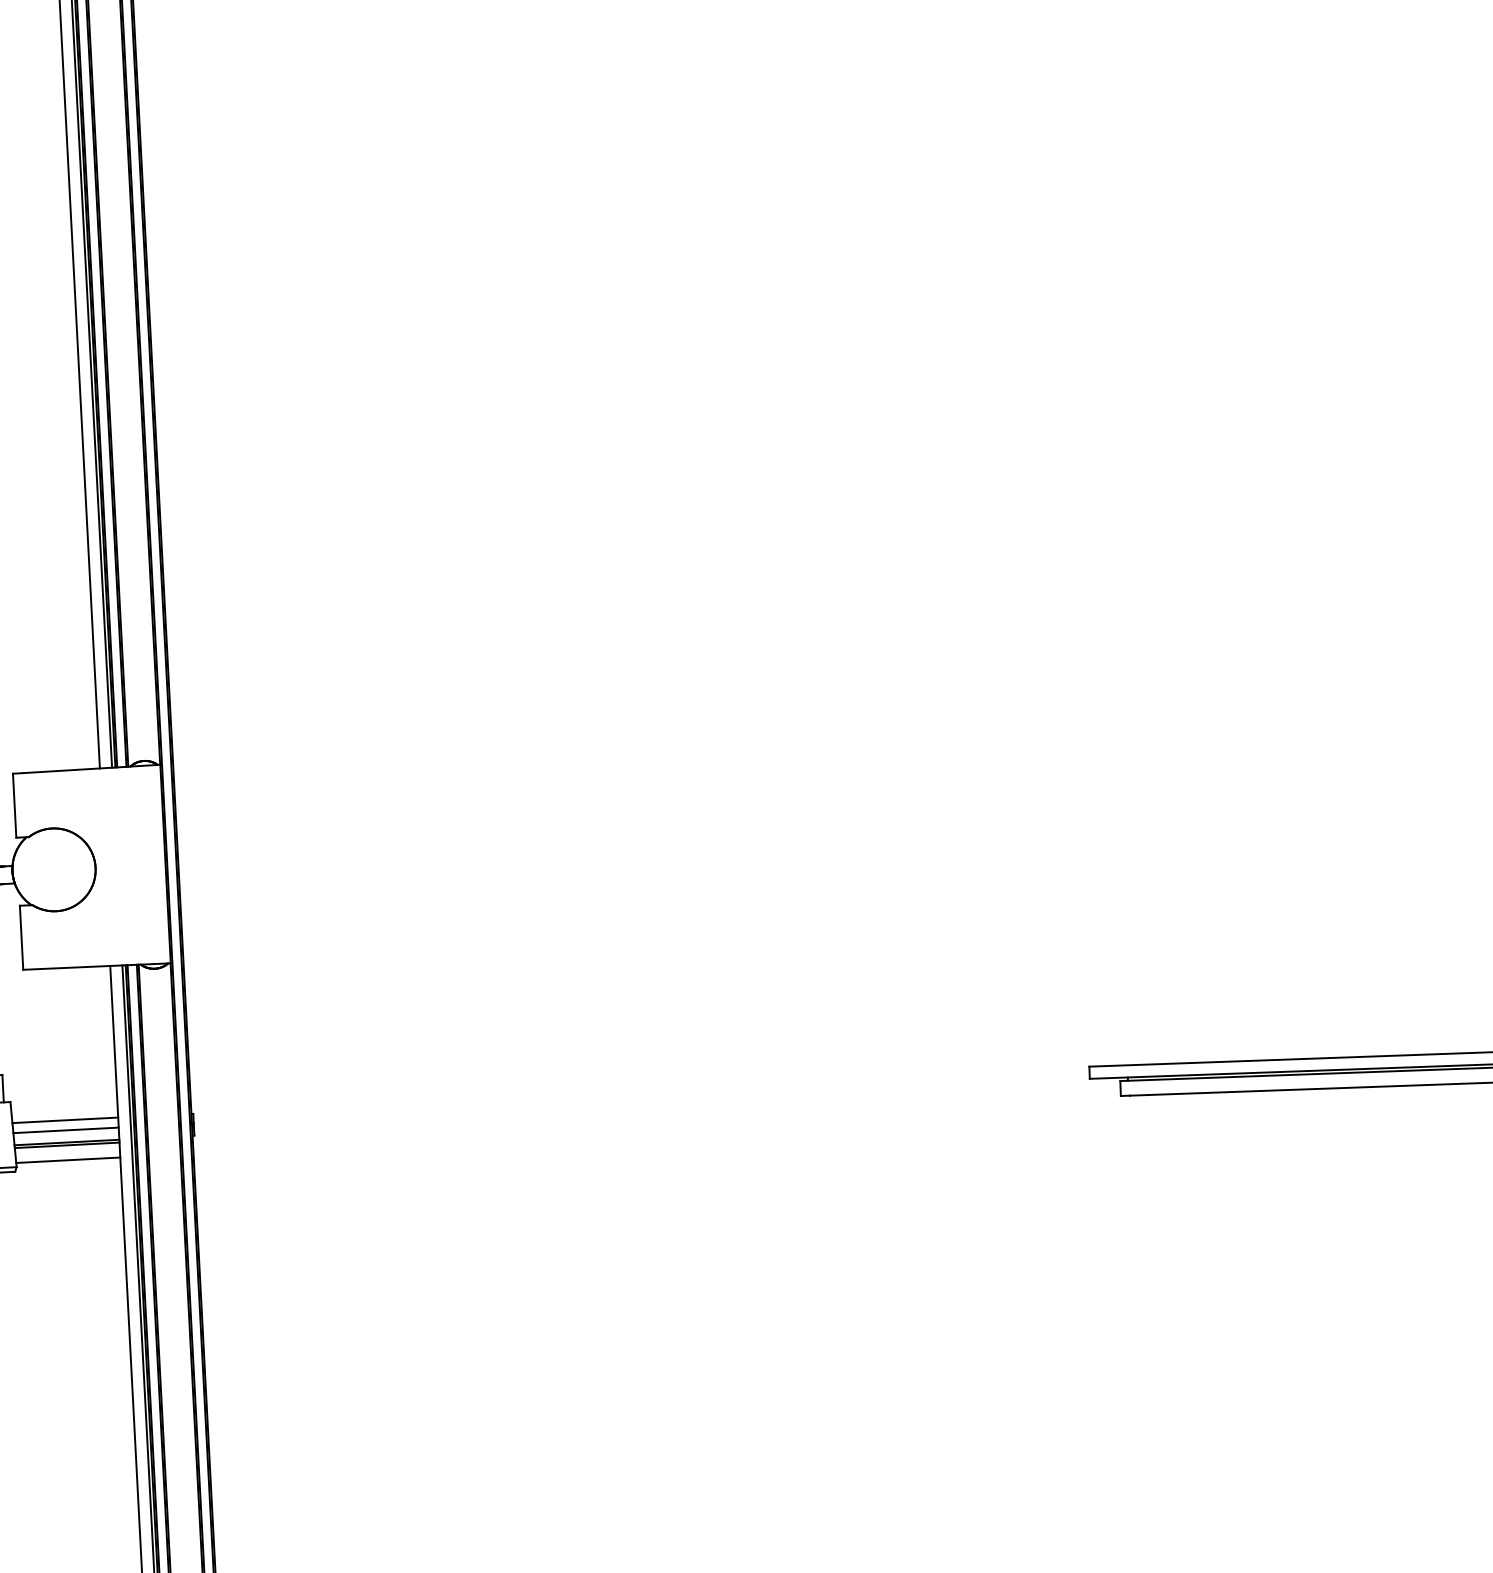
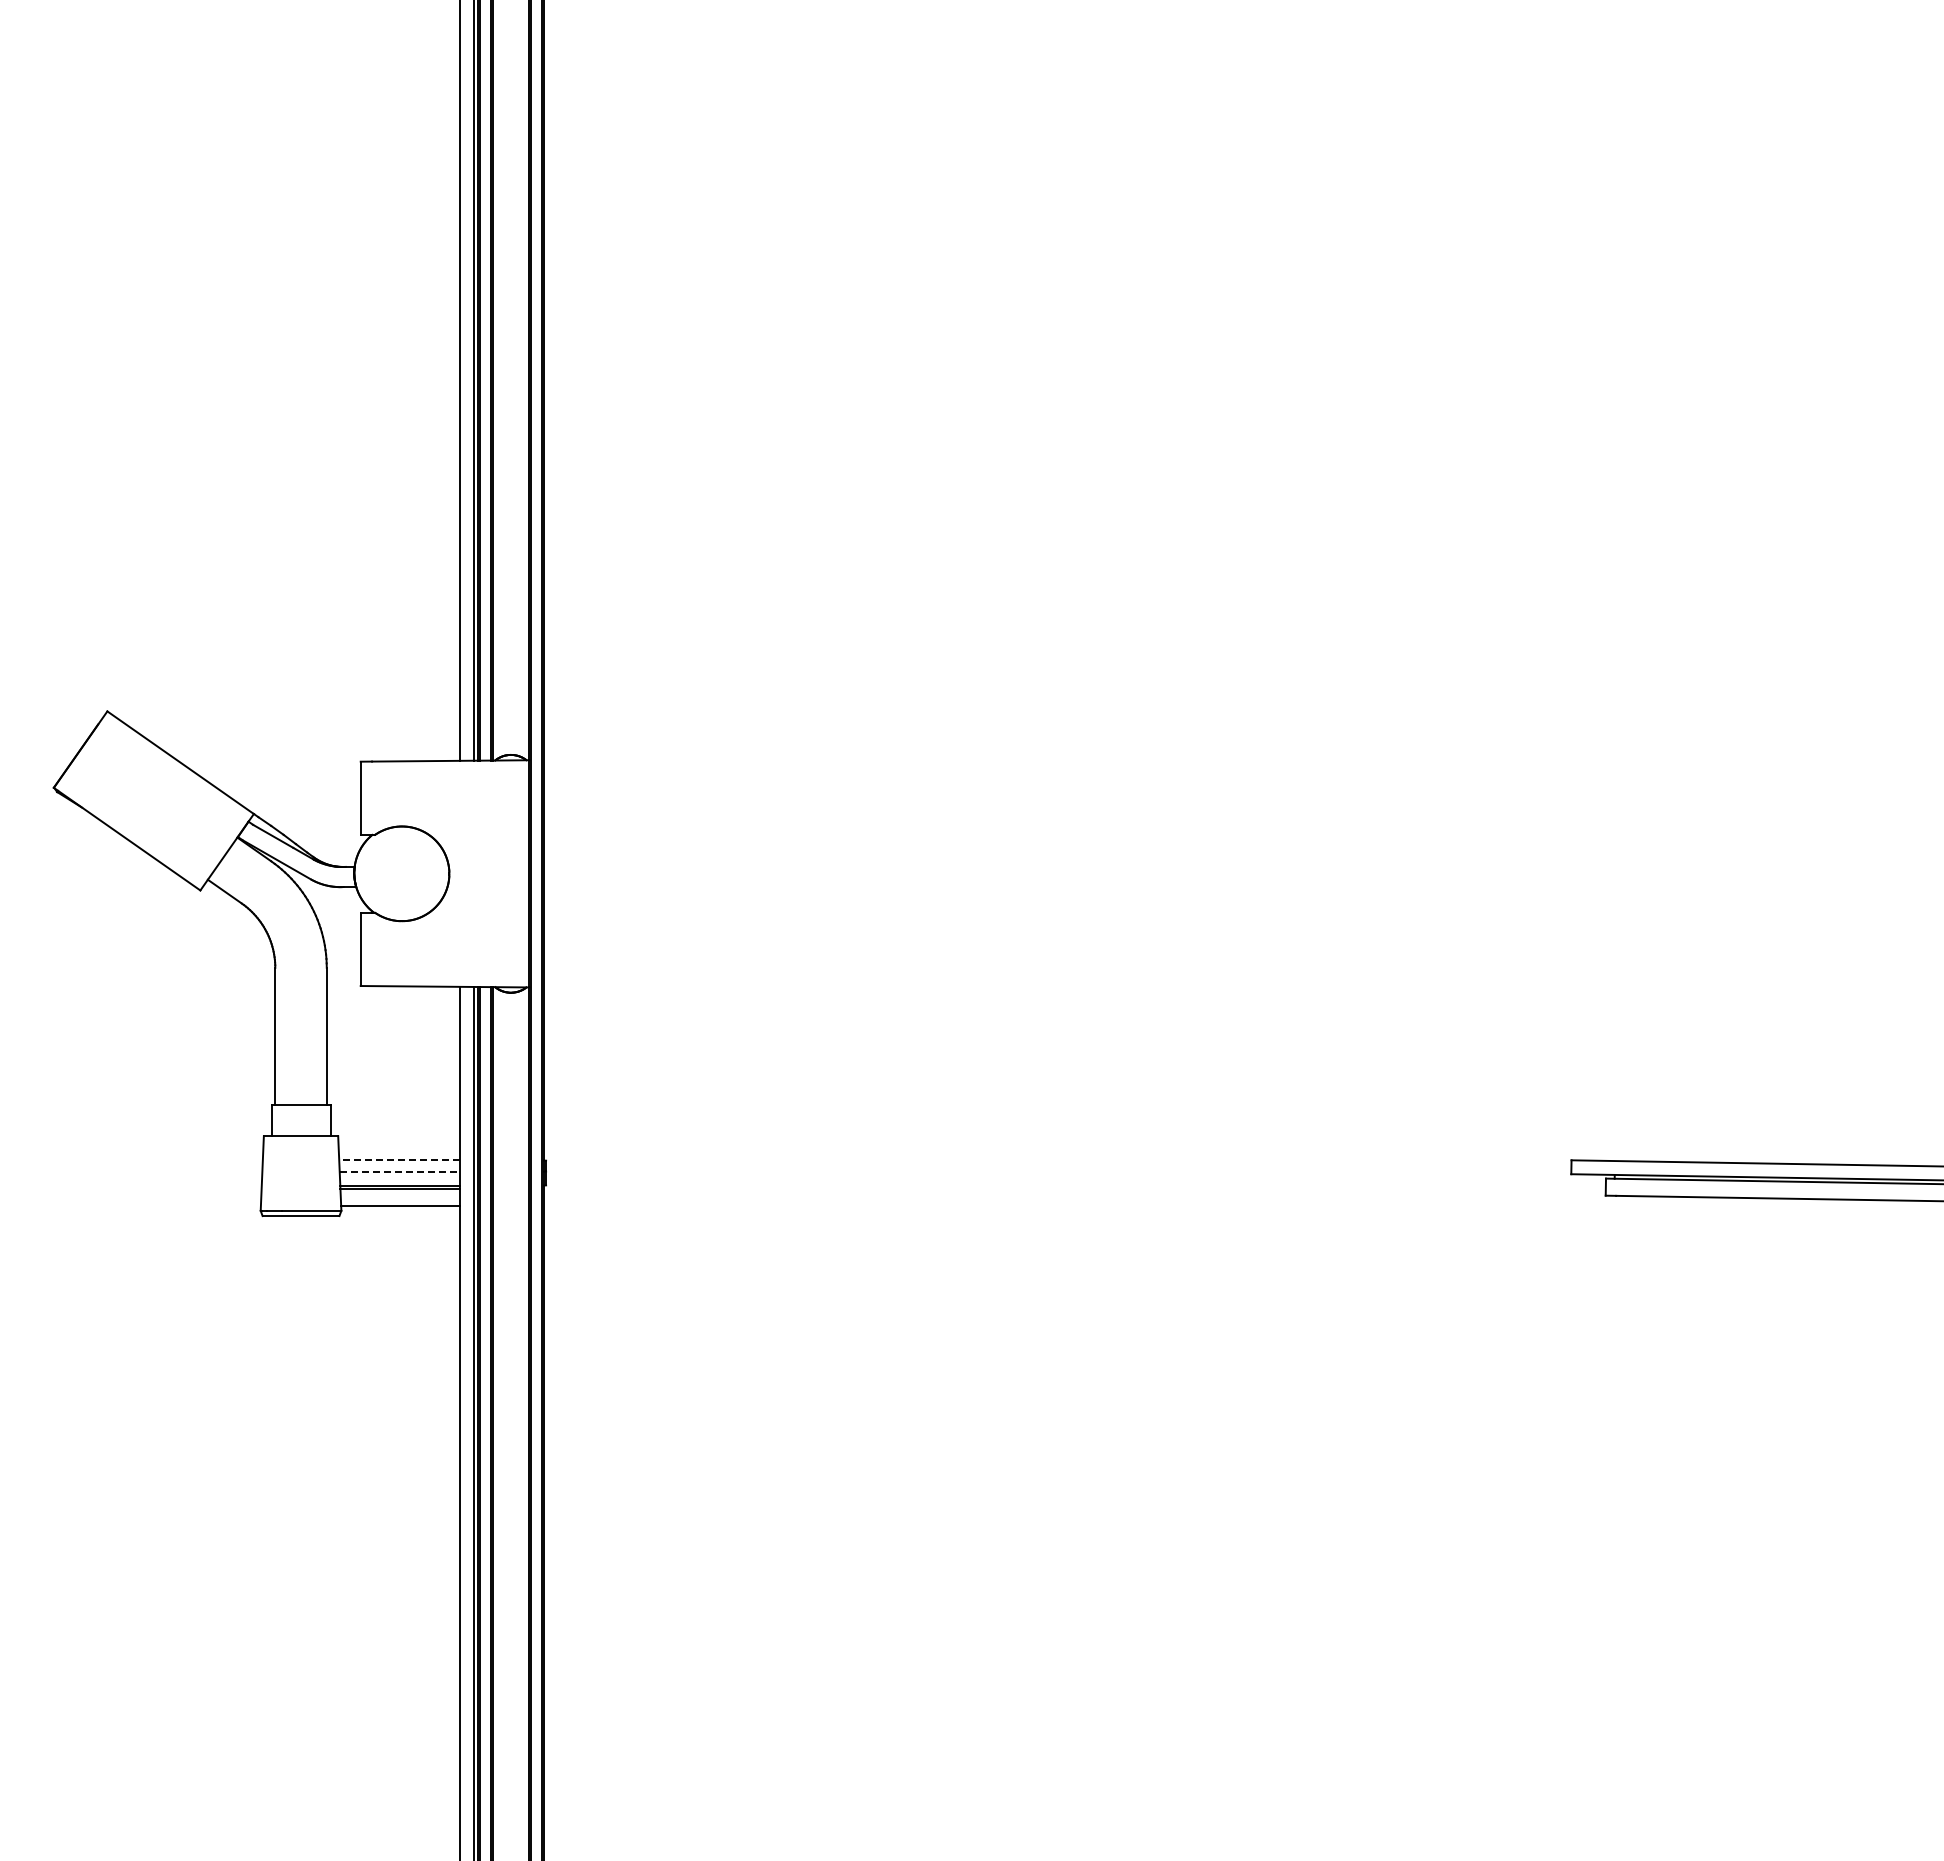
line: (65, 1120) -> (399, 1160), solid -> dashed
line: (66, 1130) -> (400, 1171), solid -> dashed

